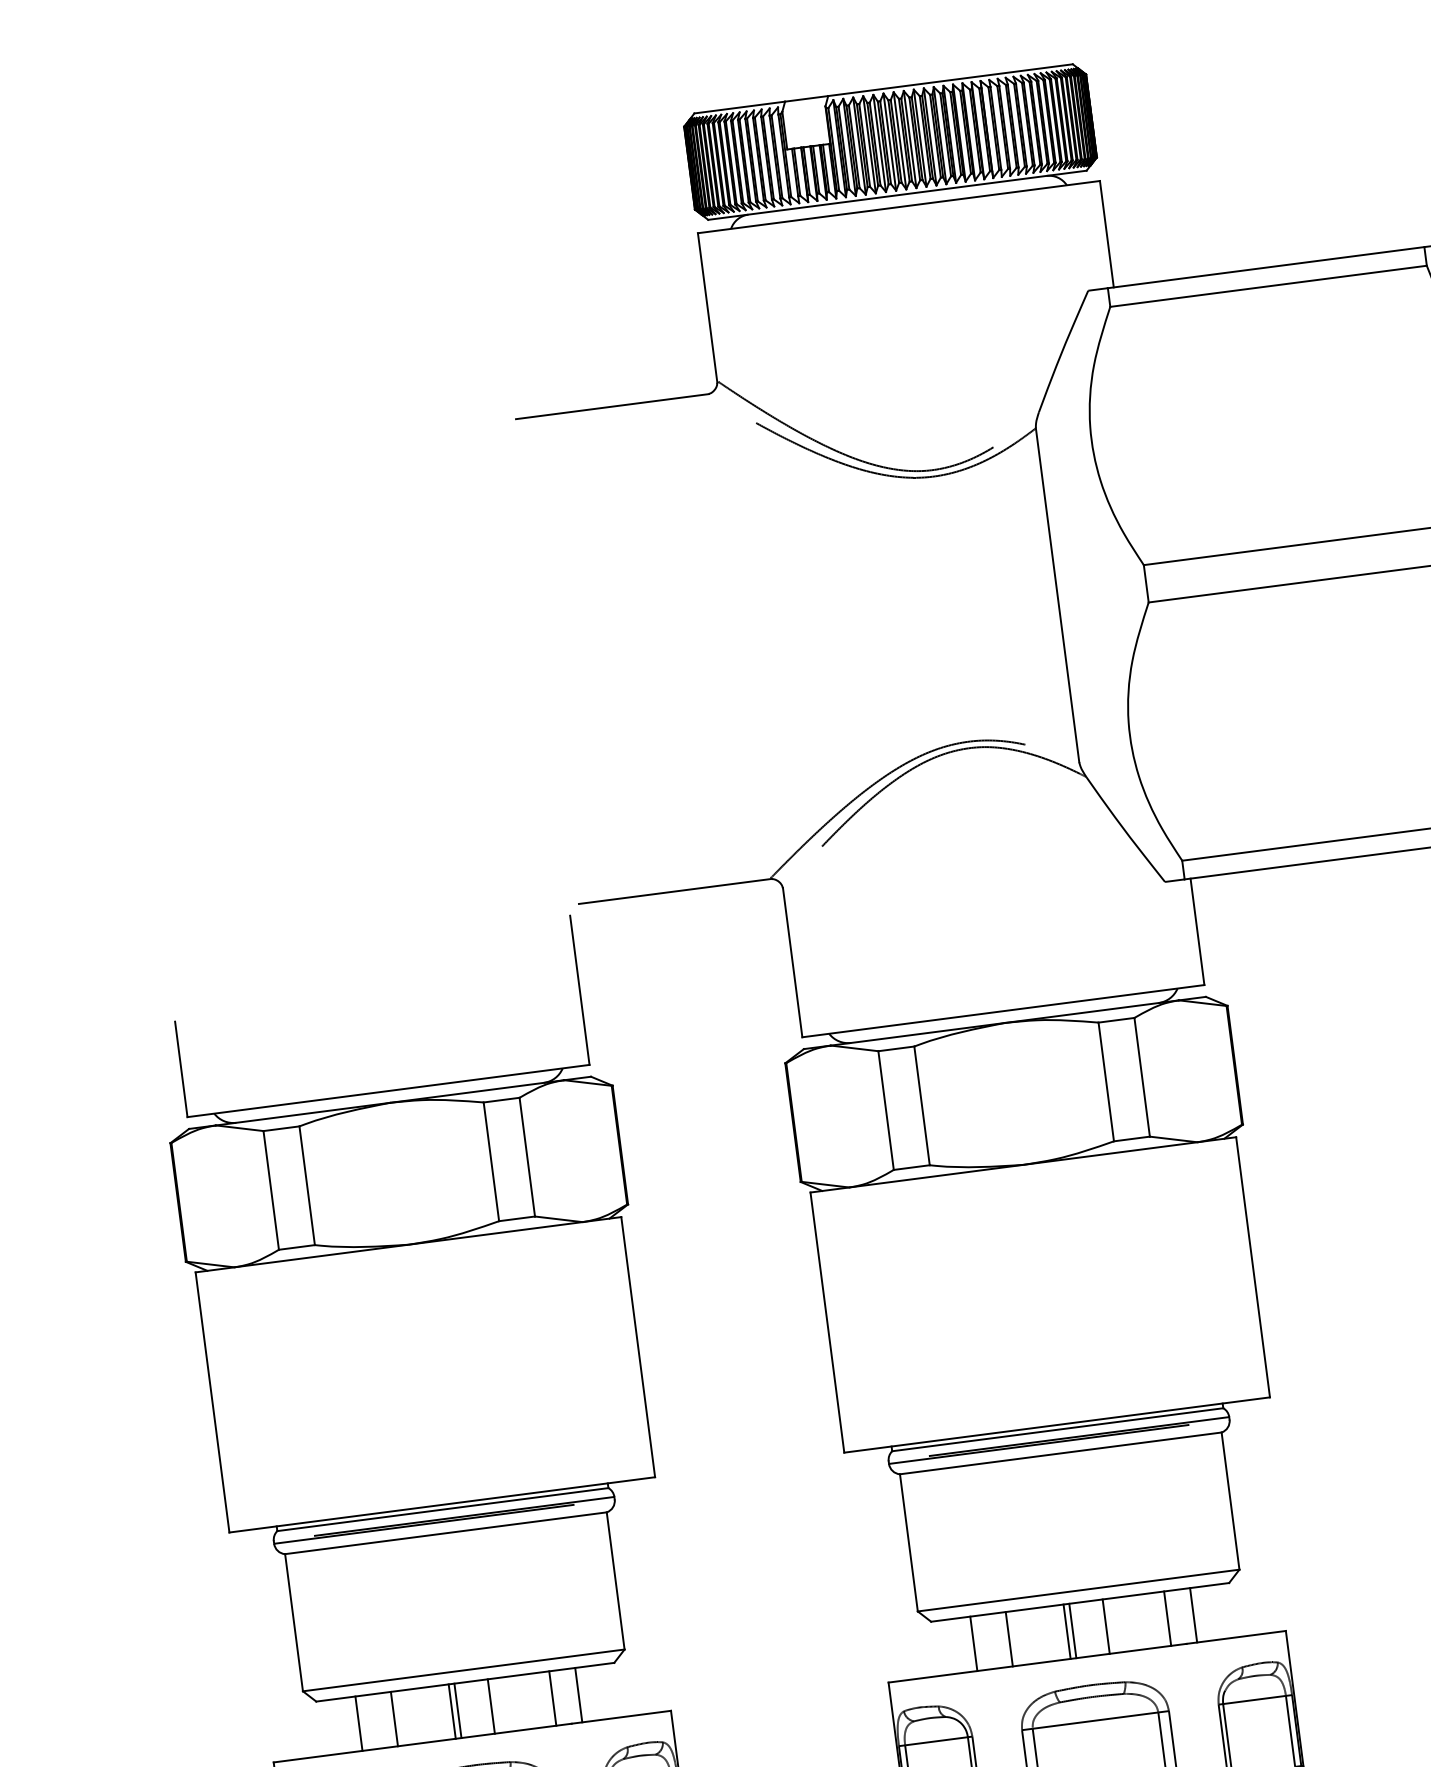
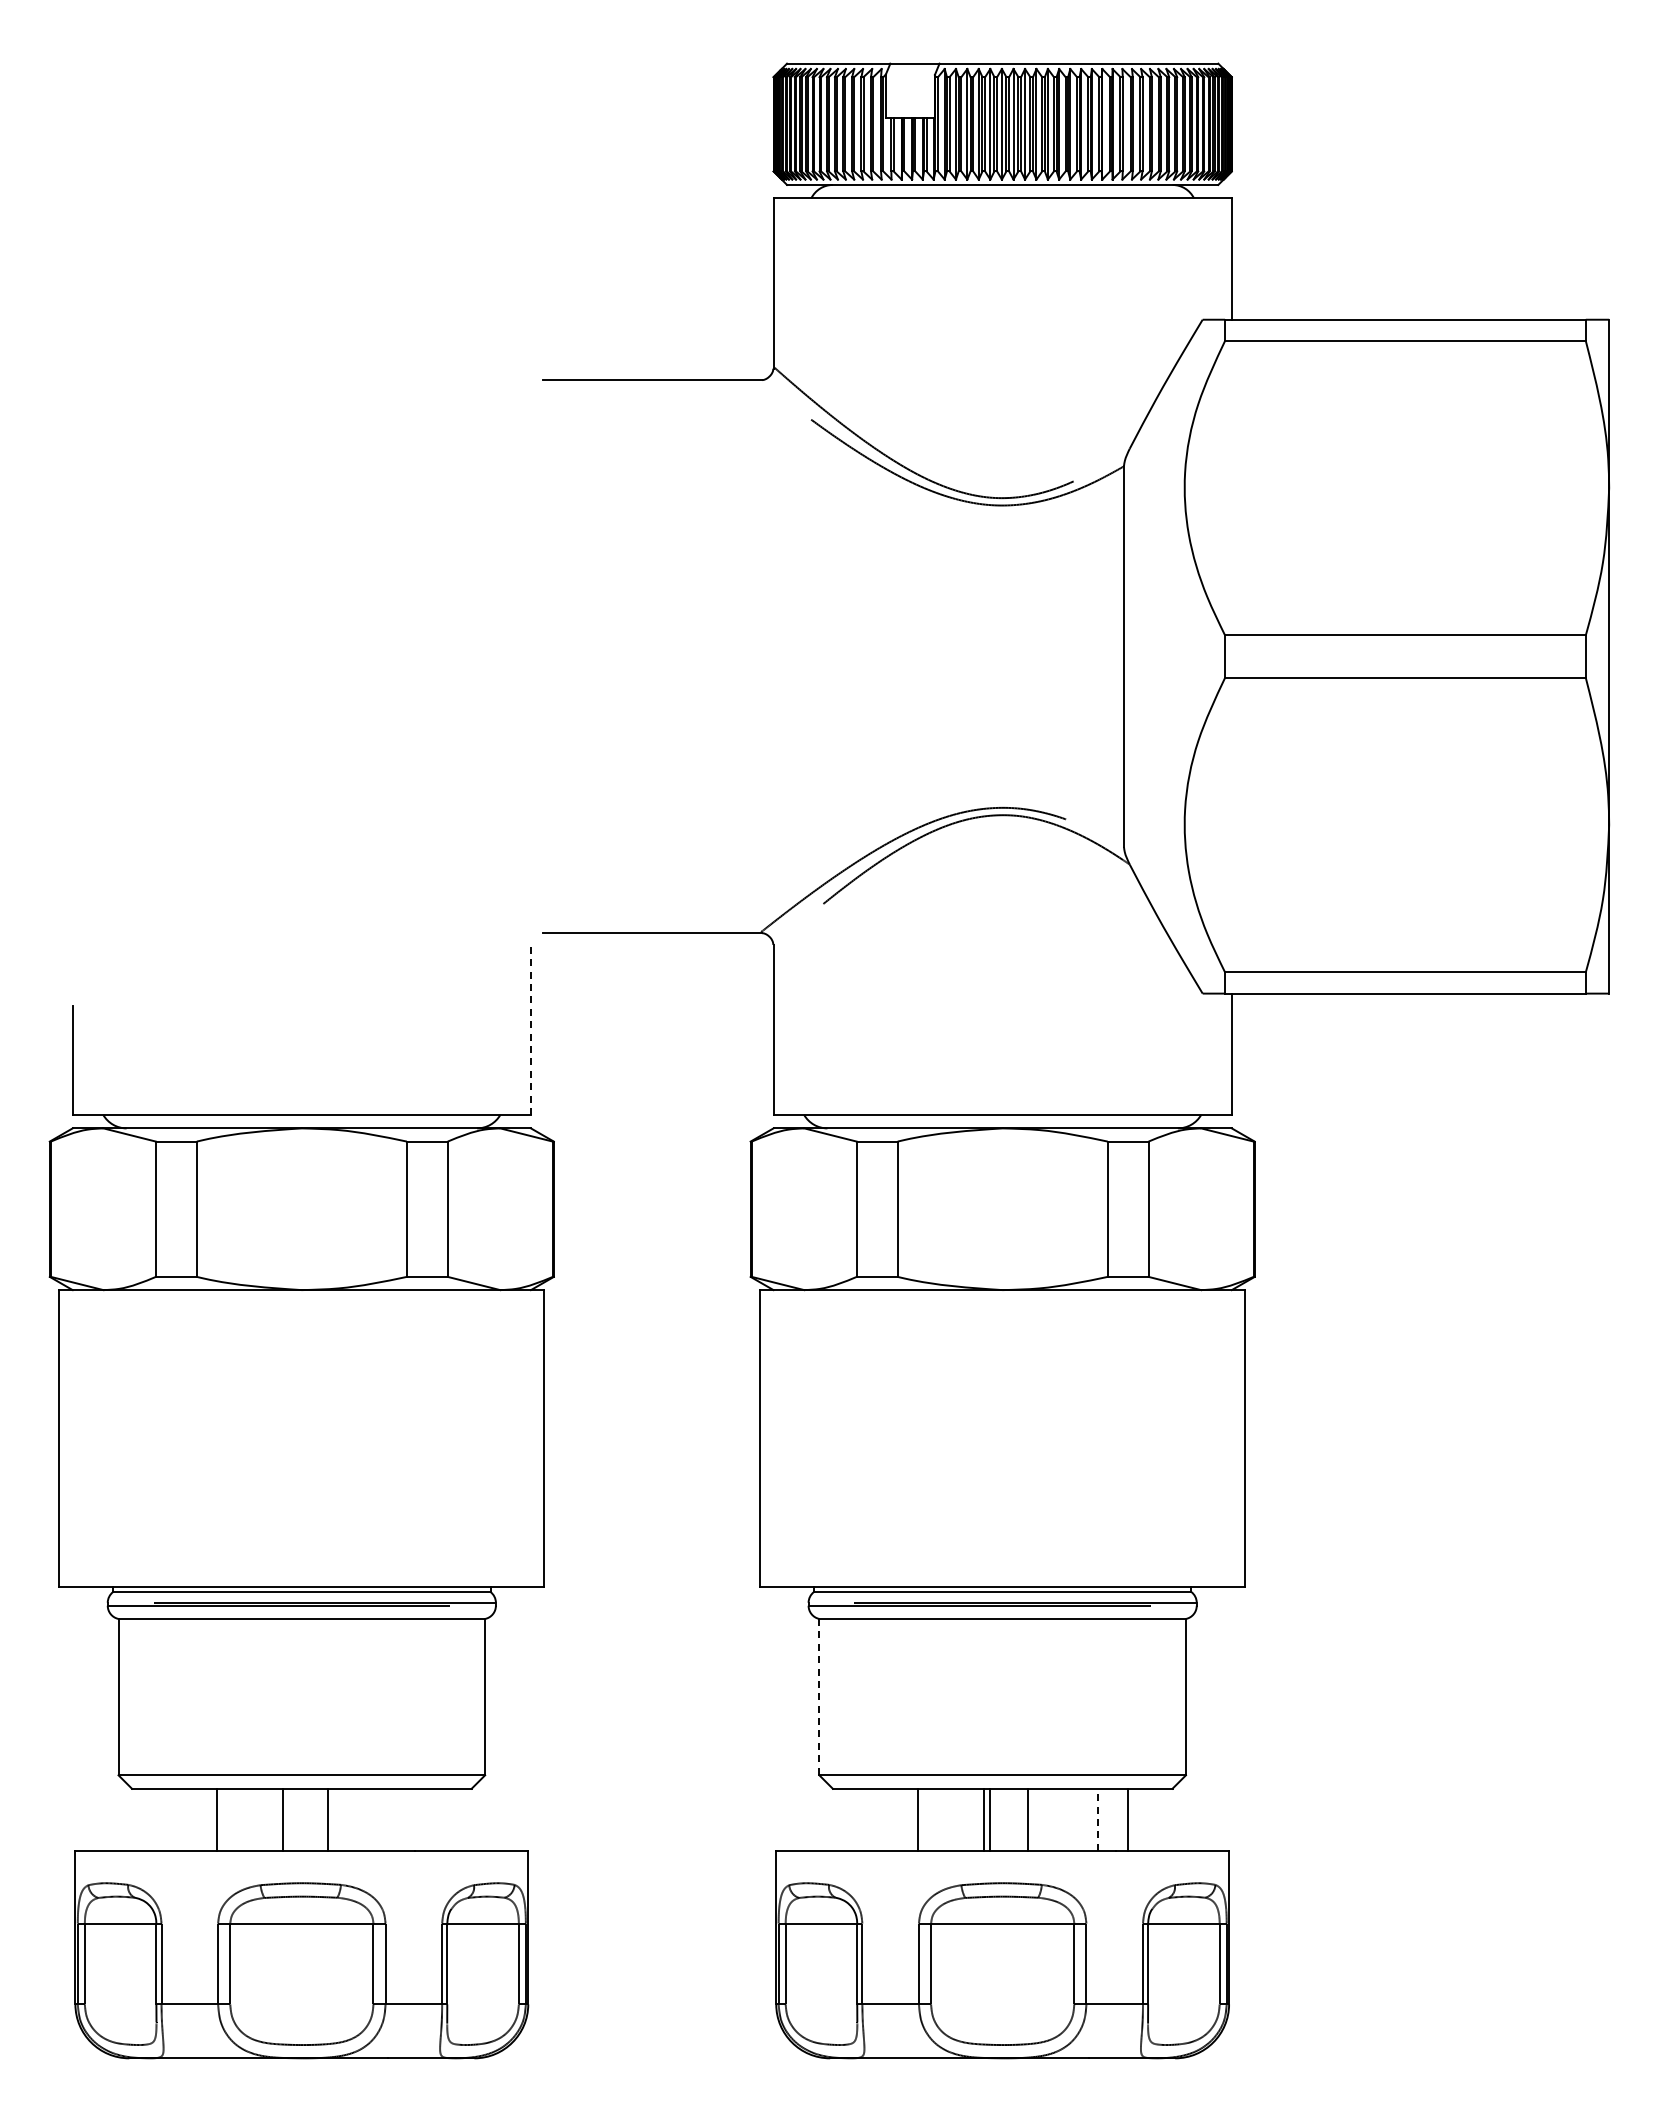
line: (579, 990) -> (530, 1029), solid -> dashed
line: (909, 1543) -> (819, 1697), solid -> dashed
line: (1167, 1618) -> (1098, 1819), solid -> dashed
line: (973, 1643) -> (877, 1819), removed
line: (579, 1694) -> (427, 1819), removed
line: (552, 1698) -> (397, 1819), removed
line: (457, 1710) -> (289, 1819), removed
line: (358, 1723) -> (176, 1819), removed

